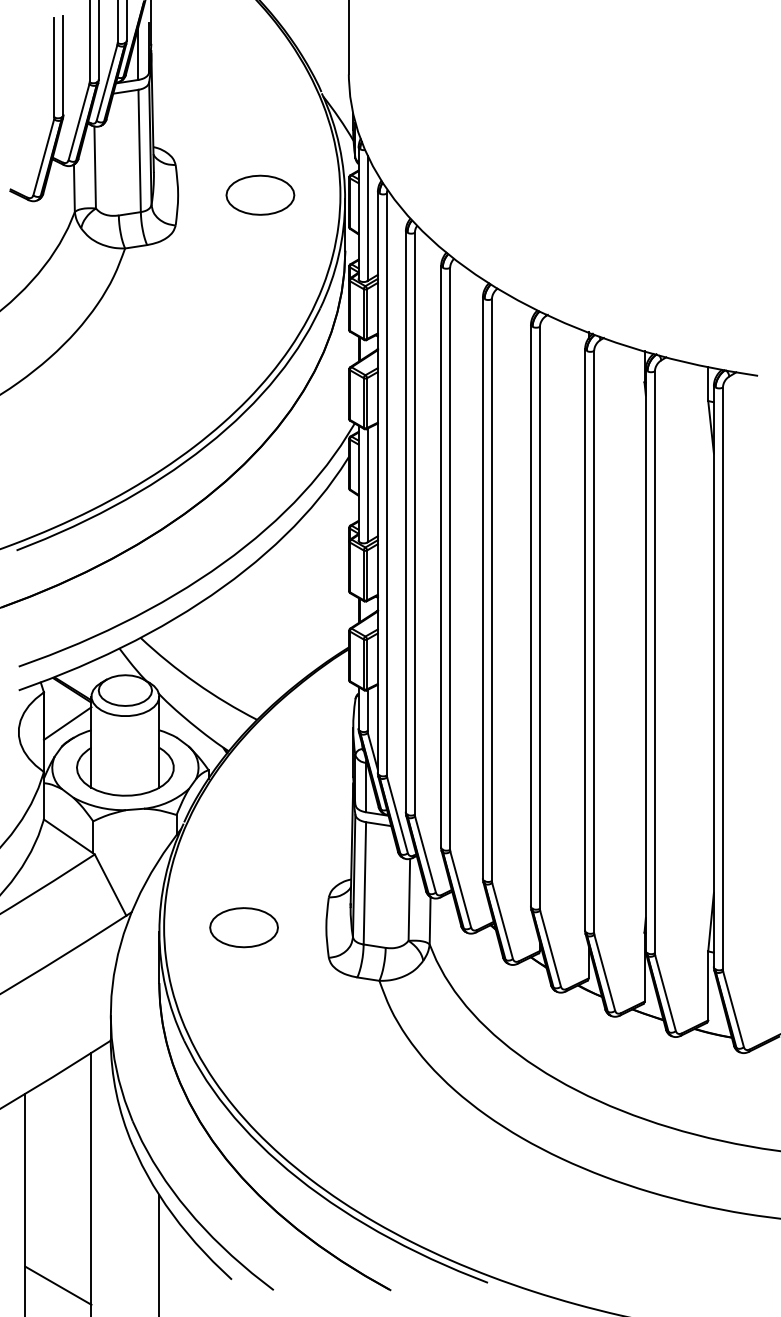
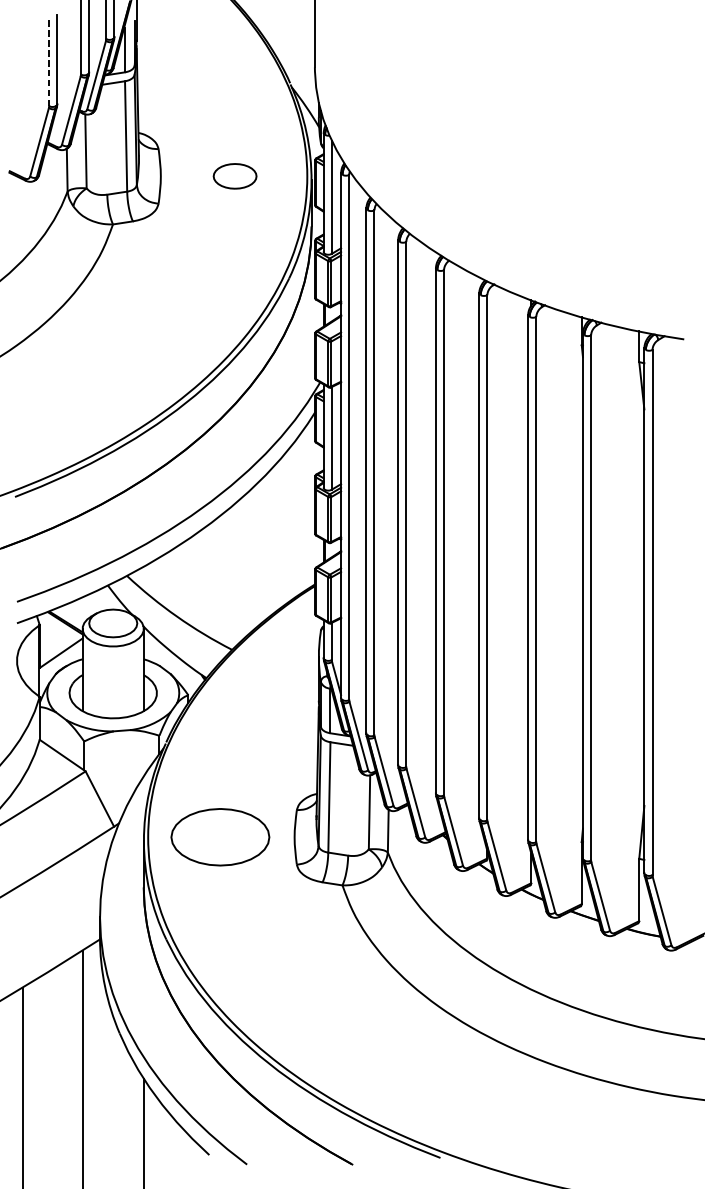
line: (54, 67) -> (49, 61), solid -> dashed
part: (260, 194) -> (235, 175), size x0.7
part: (243, 927) -> (219, 837), size x1.6
line: (58, 1285) -> (52, 1160), removed

